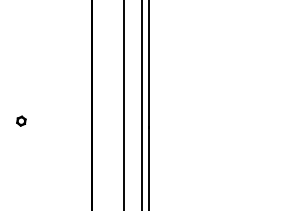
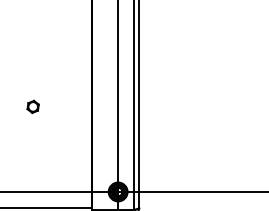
part: (20, 120) -> (32, 106), size x1.6

